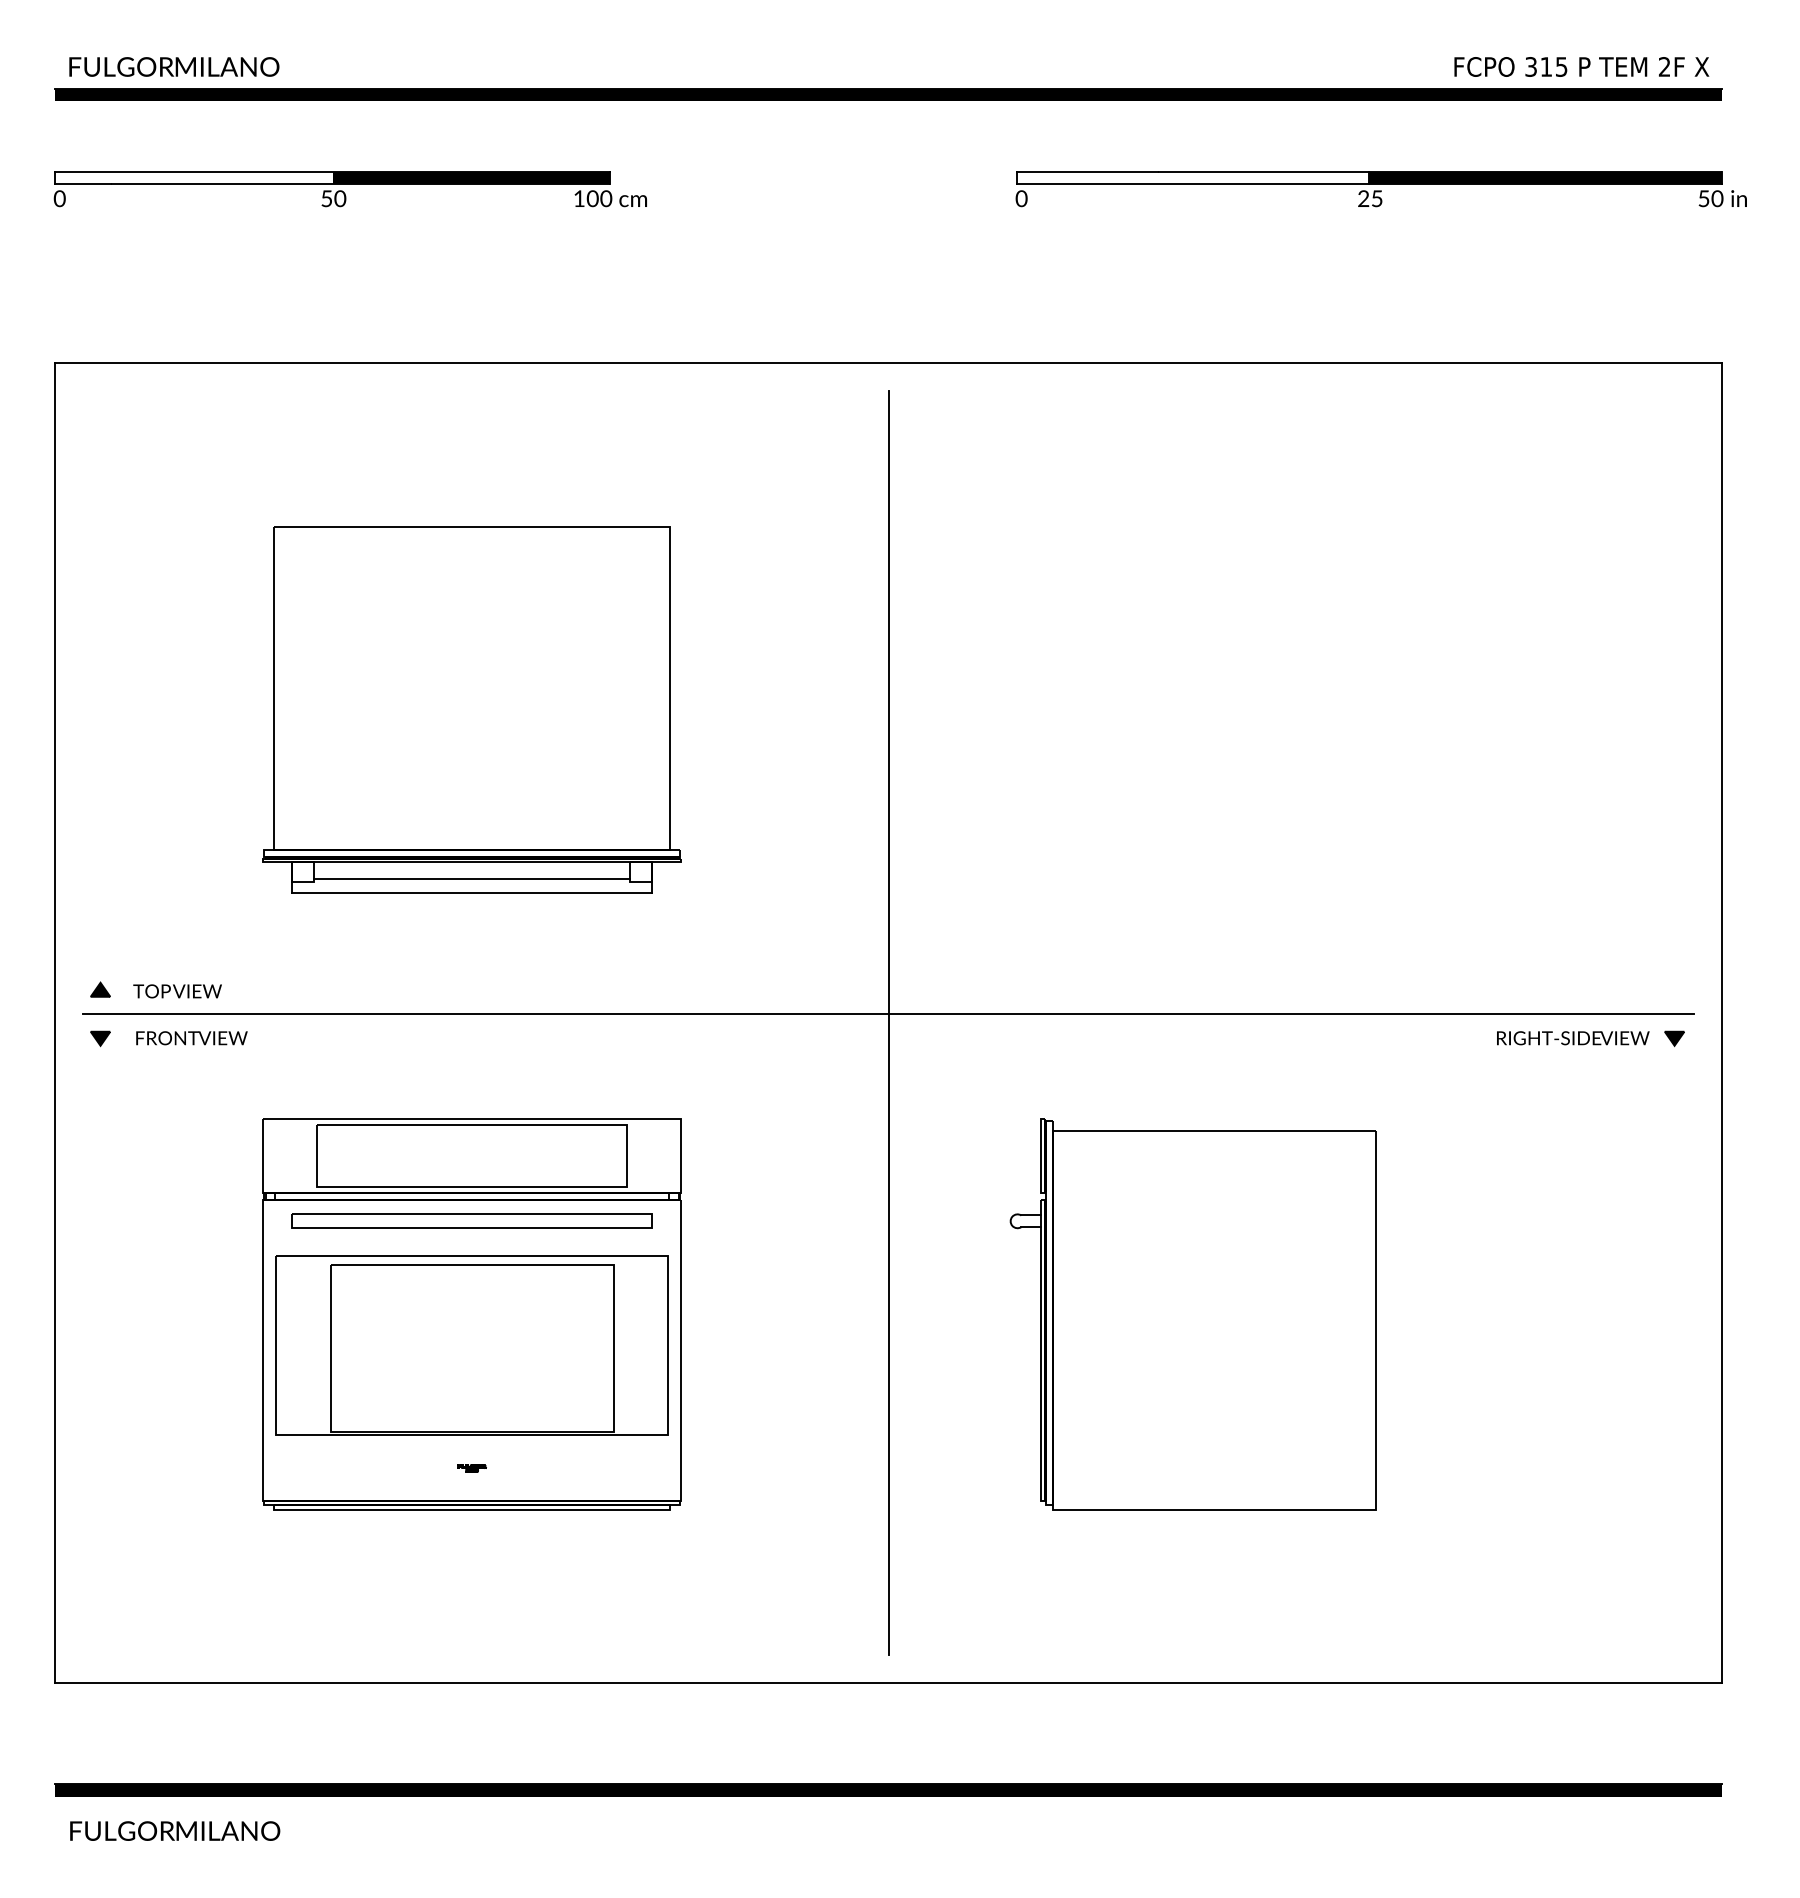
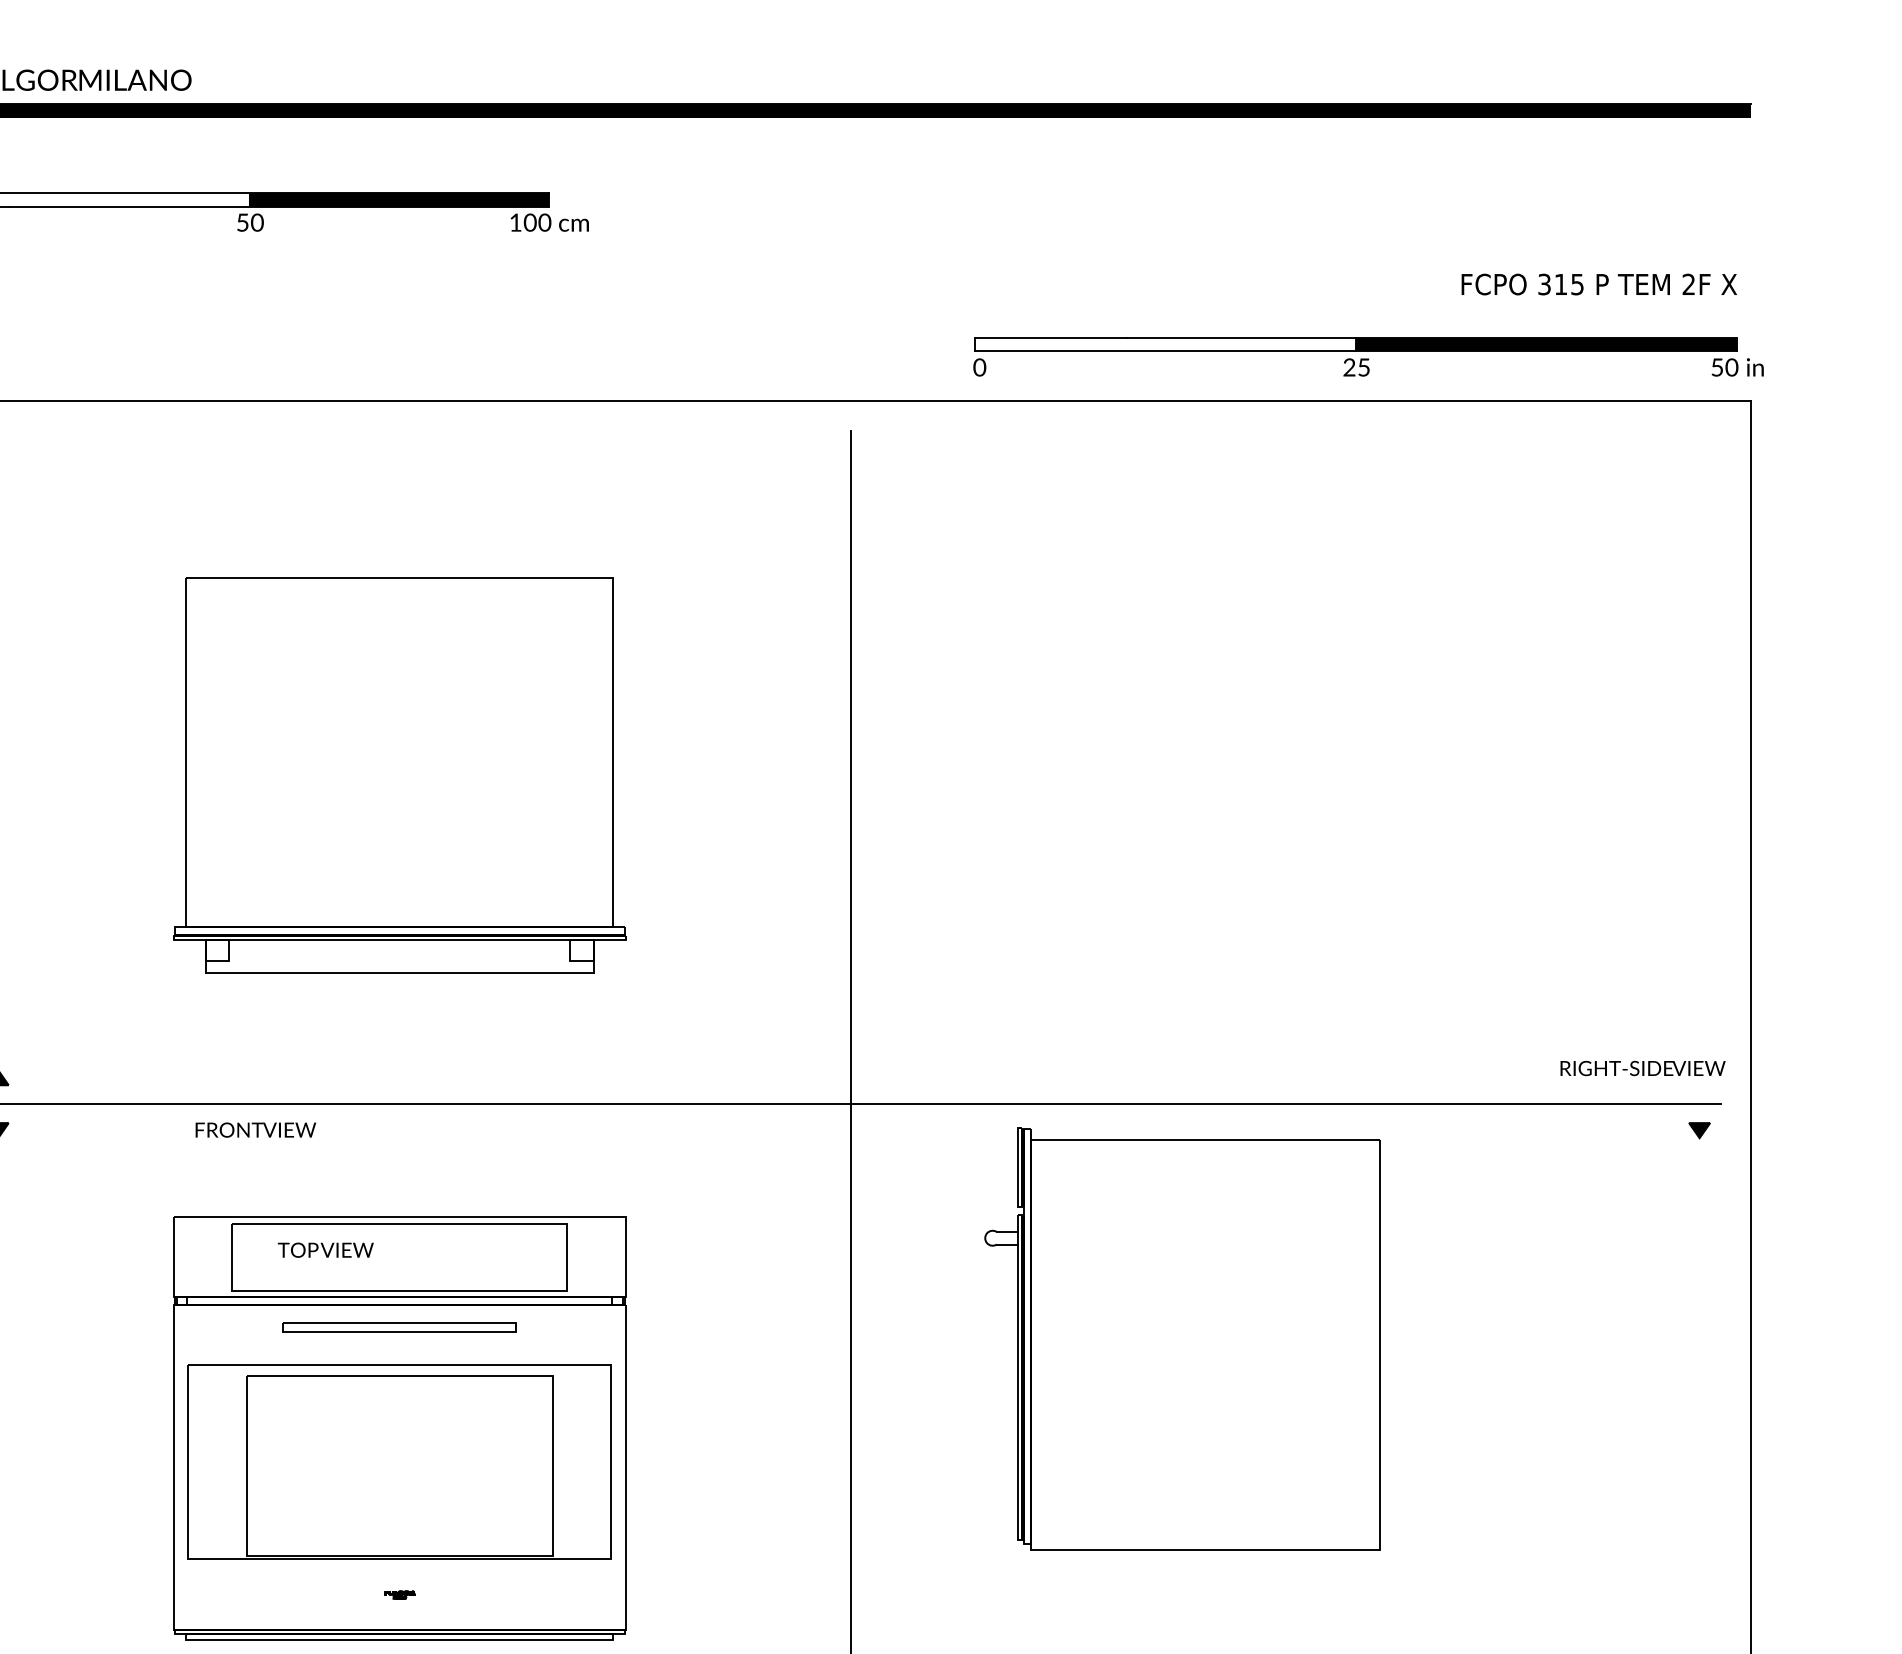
text: (1581, 66) -> (1598, 284), moved
part: (1380, 189) -> (1367, 357), moved
line: (471, 878) -> (399, 957), removed
text: (177, 991) -> (325, 1250), moved
text: (191, 1038) -> (255, 1130), moved
text: (1573, 1038) -> (1643, 1068), moved
part: (471, 1220) -> (399, 1327), size x0.6
part: (1192, 1314) -> (1181, 1338), moved

